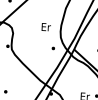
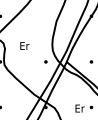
text: (45, 26) -> (24, 45), moved

